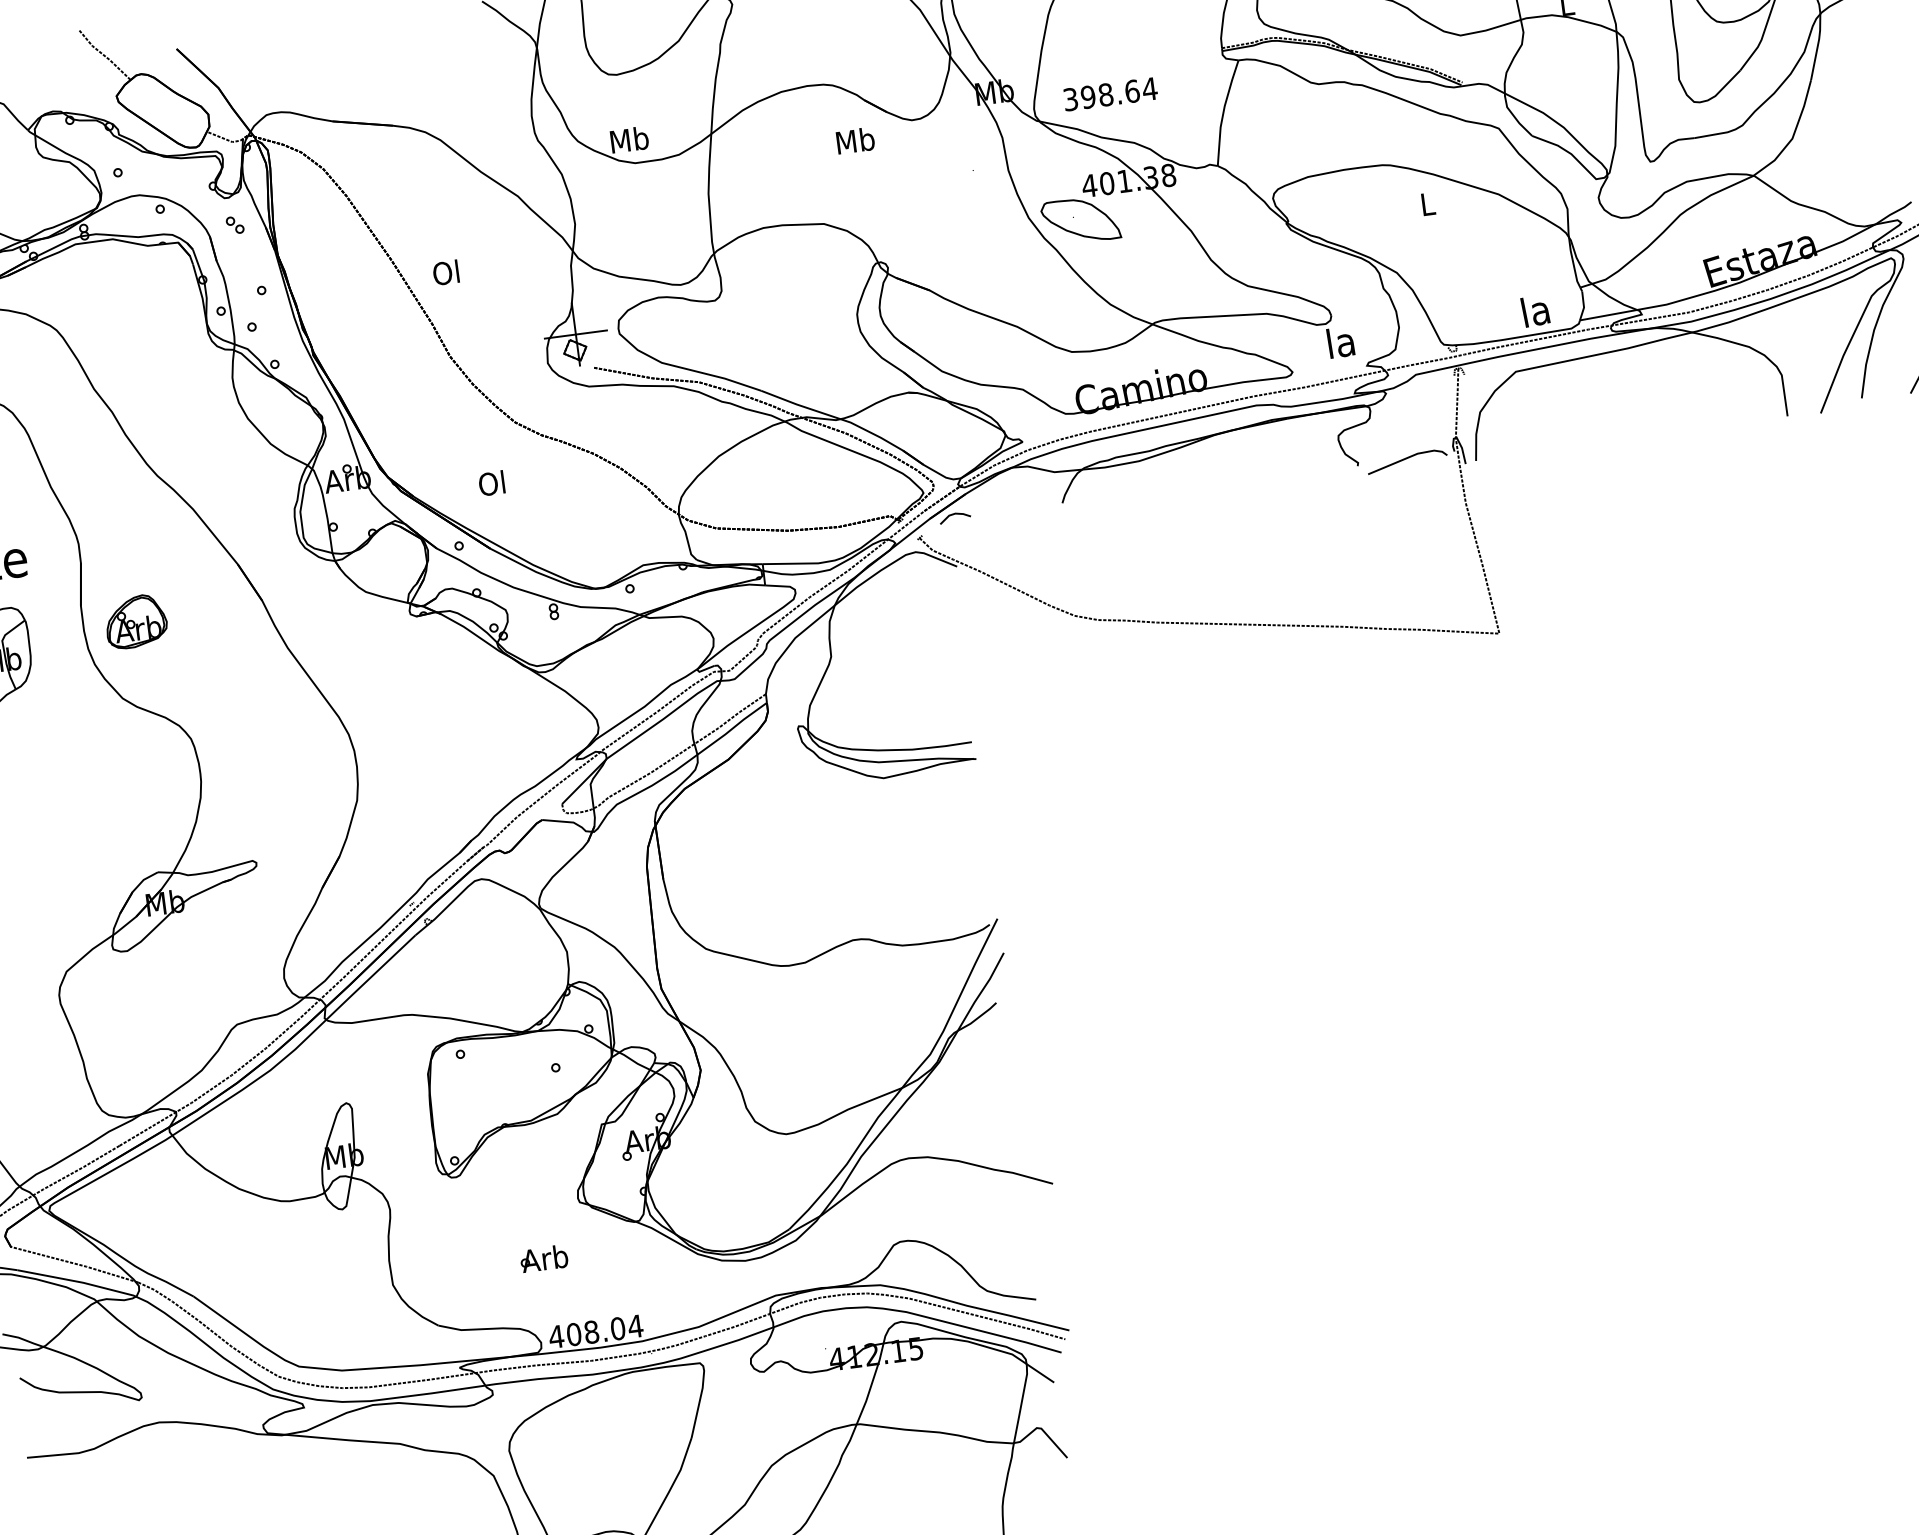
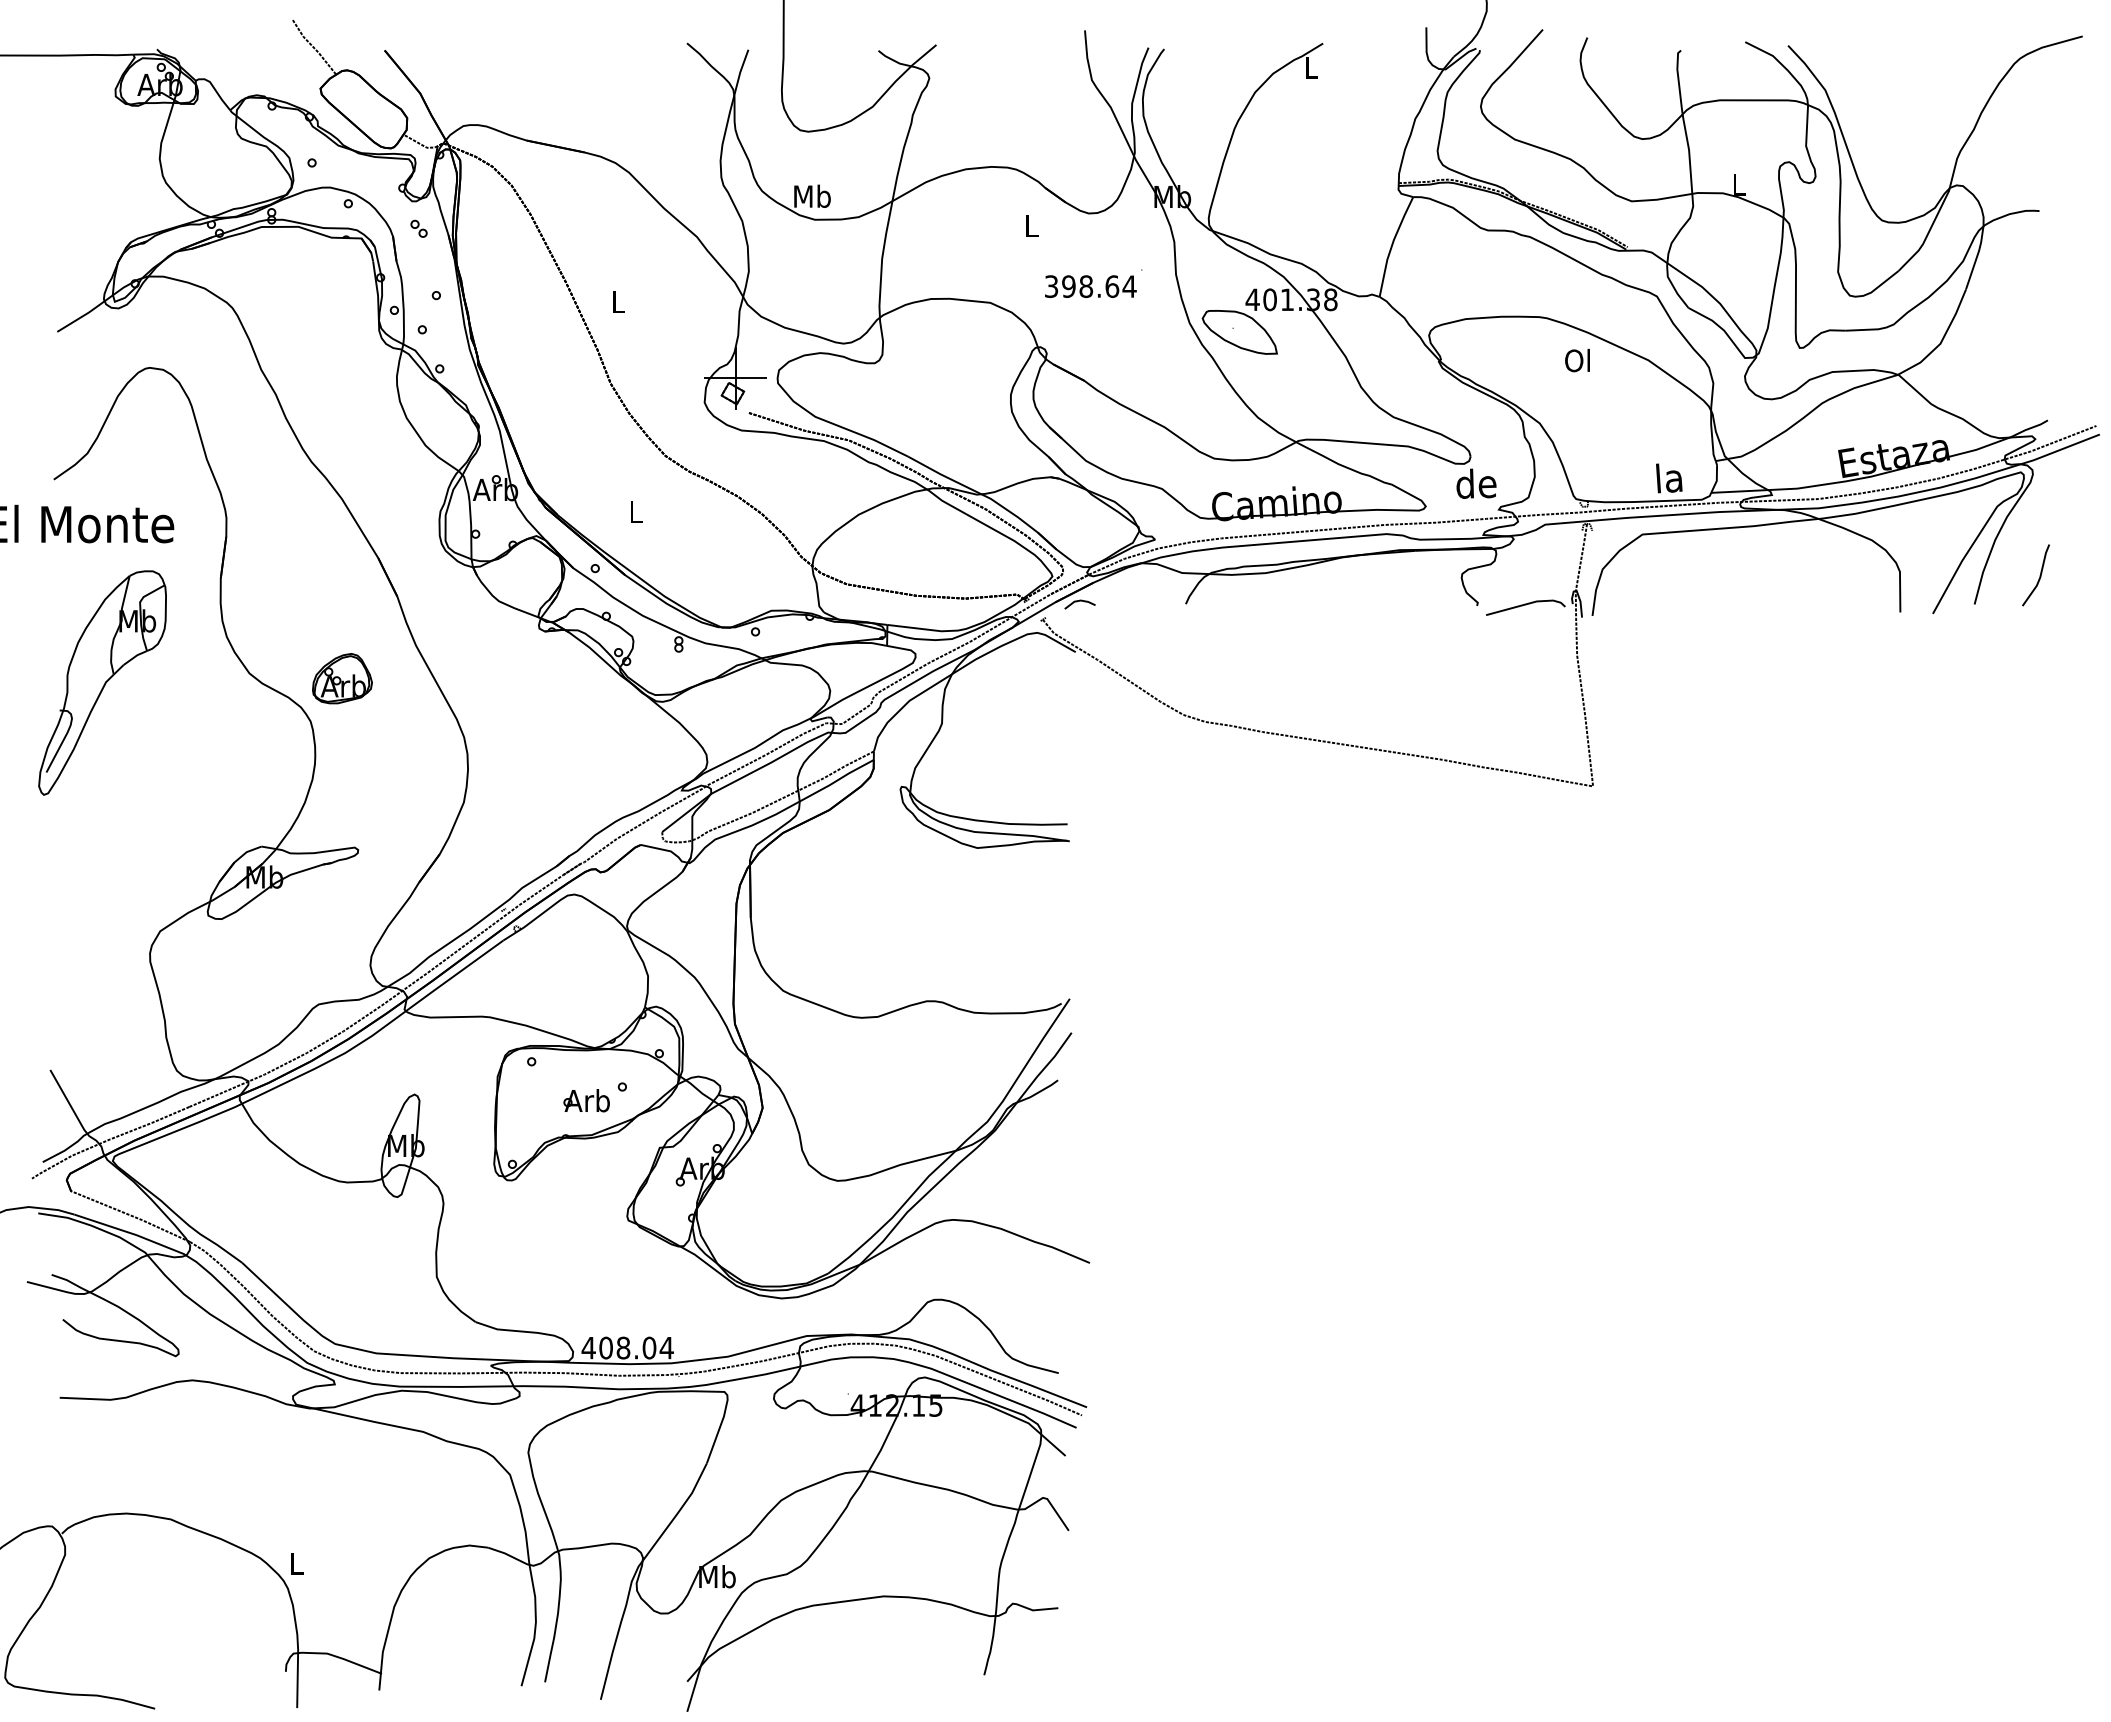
text: (1110, 94) -> (1090, 286), moved
text: (855, 140) -> (1031, 225), Mb -> L
text: (1426, 204) -> (1577, 360), L -> Ol
text: (446, 272) -> (617, 301), Ol -> L
text: (1340, 342) -> (1476, 483), la -> de
text: (491, 482) -> (634, 511), Ol -> L
part: (136, 621) -> (342, 678), moved
part: (543, 1258) -> (586, 1100), moved

